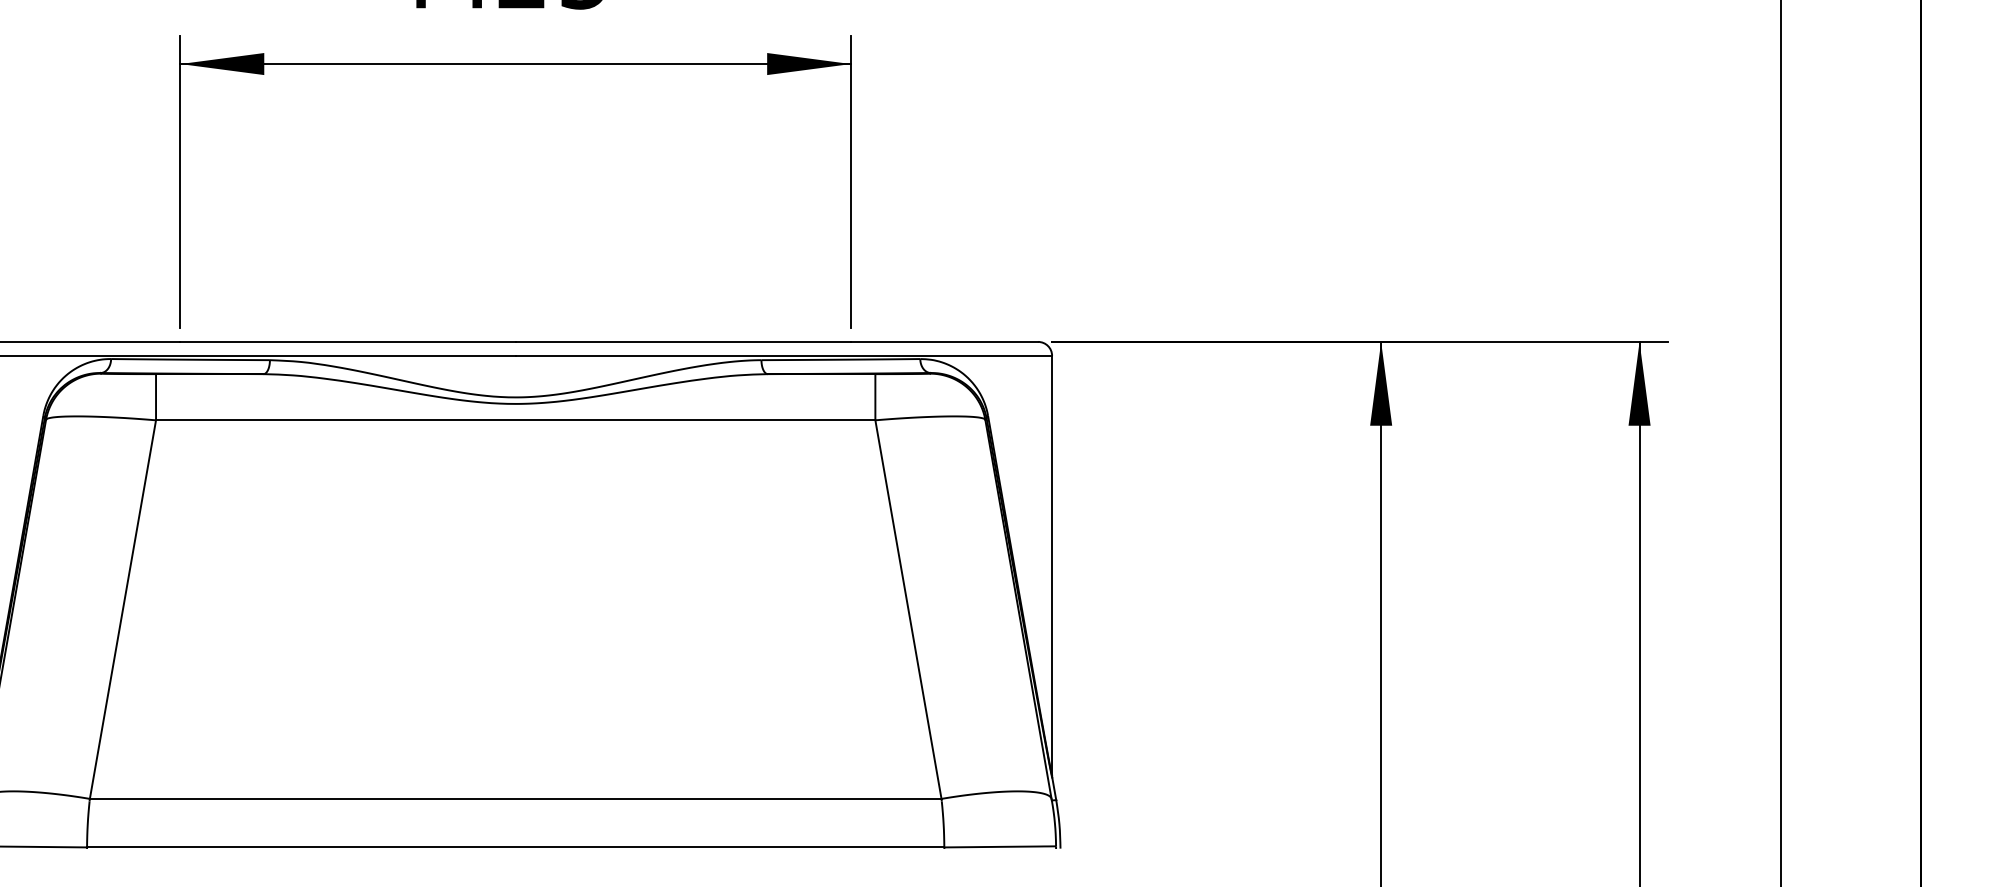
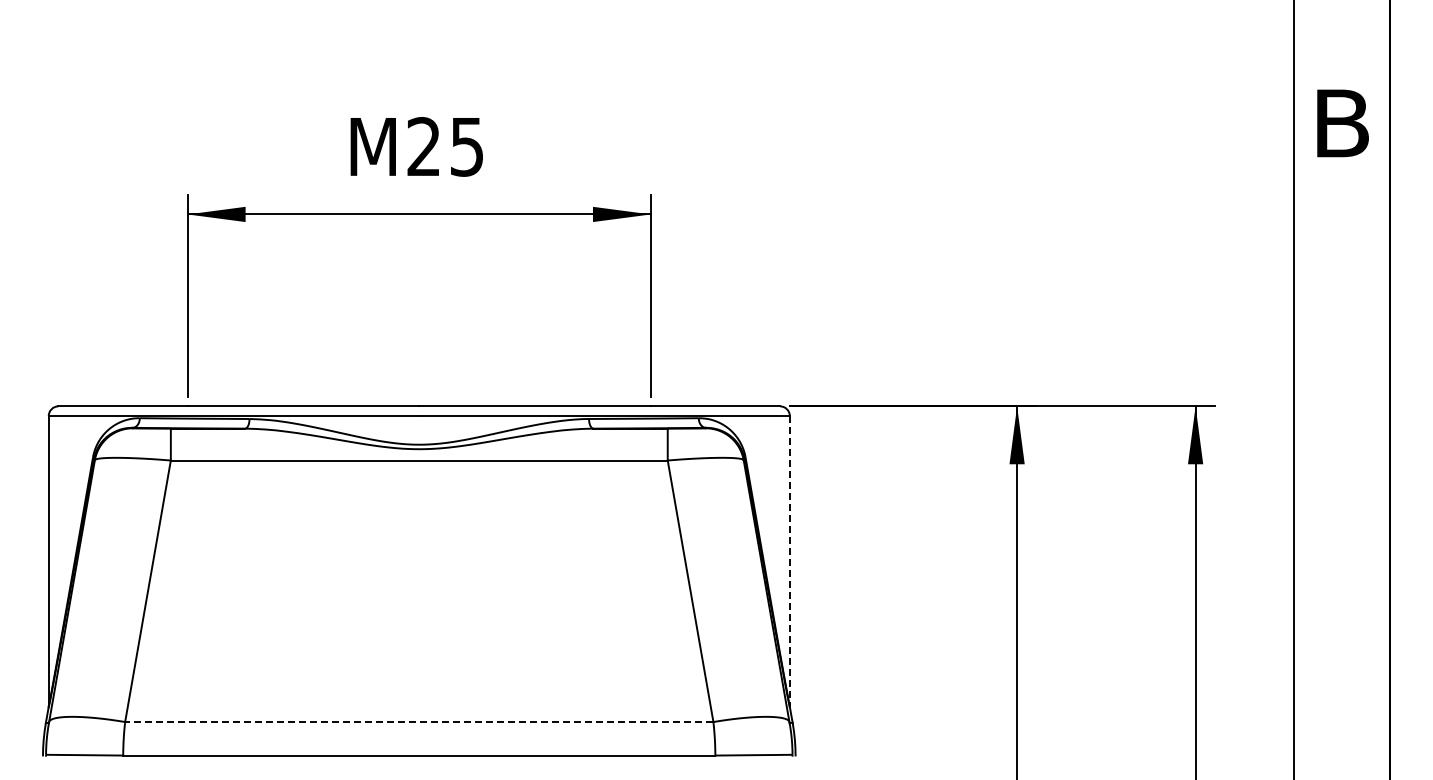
line: (1051, 565) -> (789, 560), solid -> dashed
line: (514, 799) -> (418, 722), solid -> dashed

